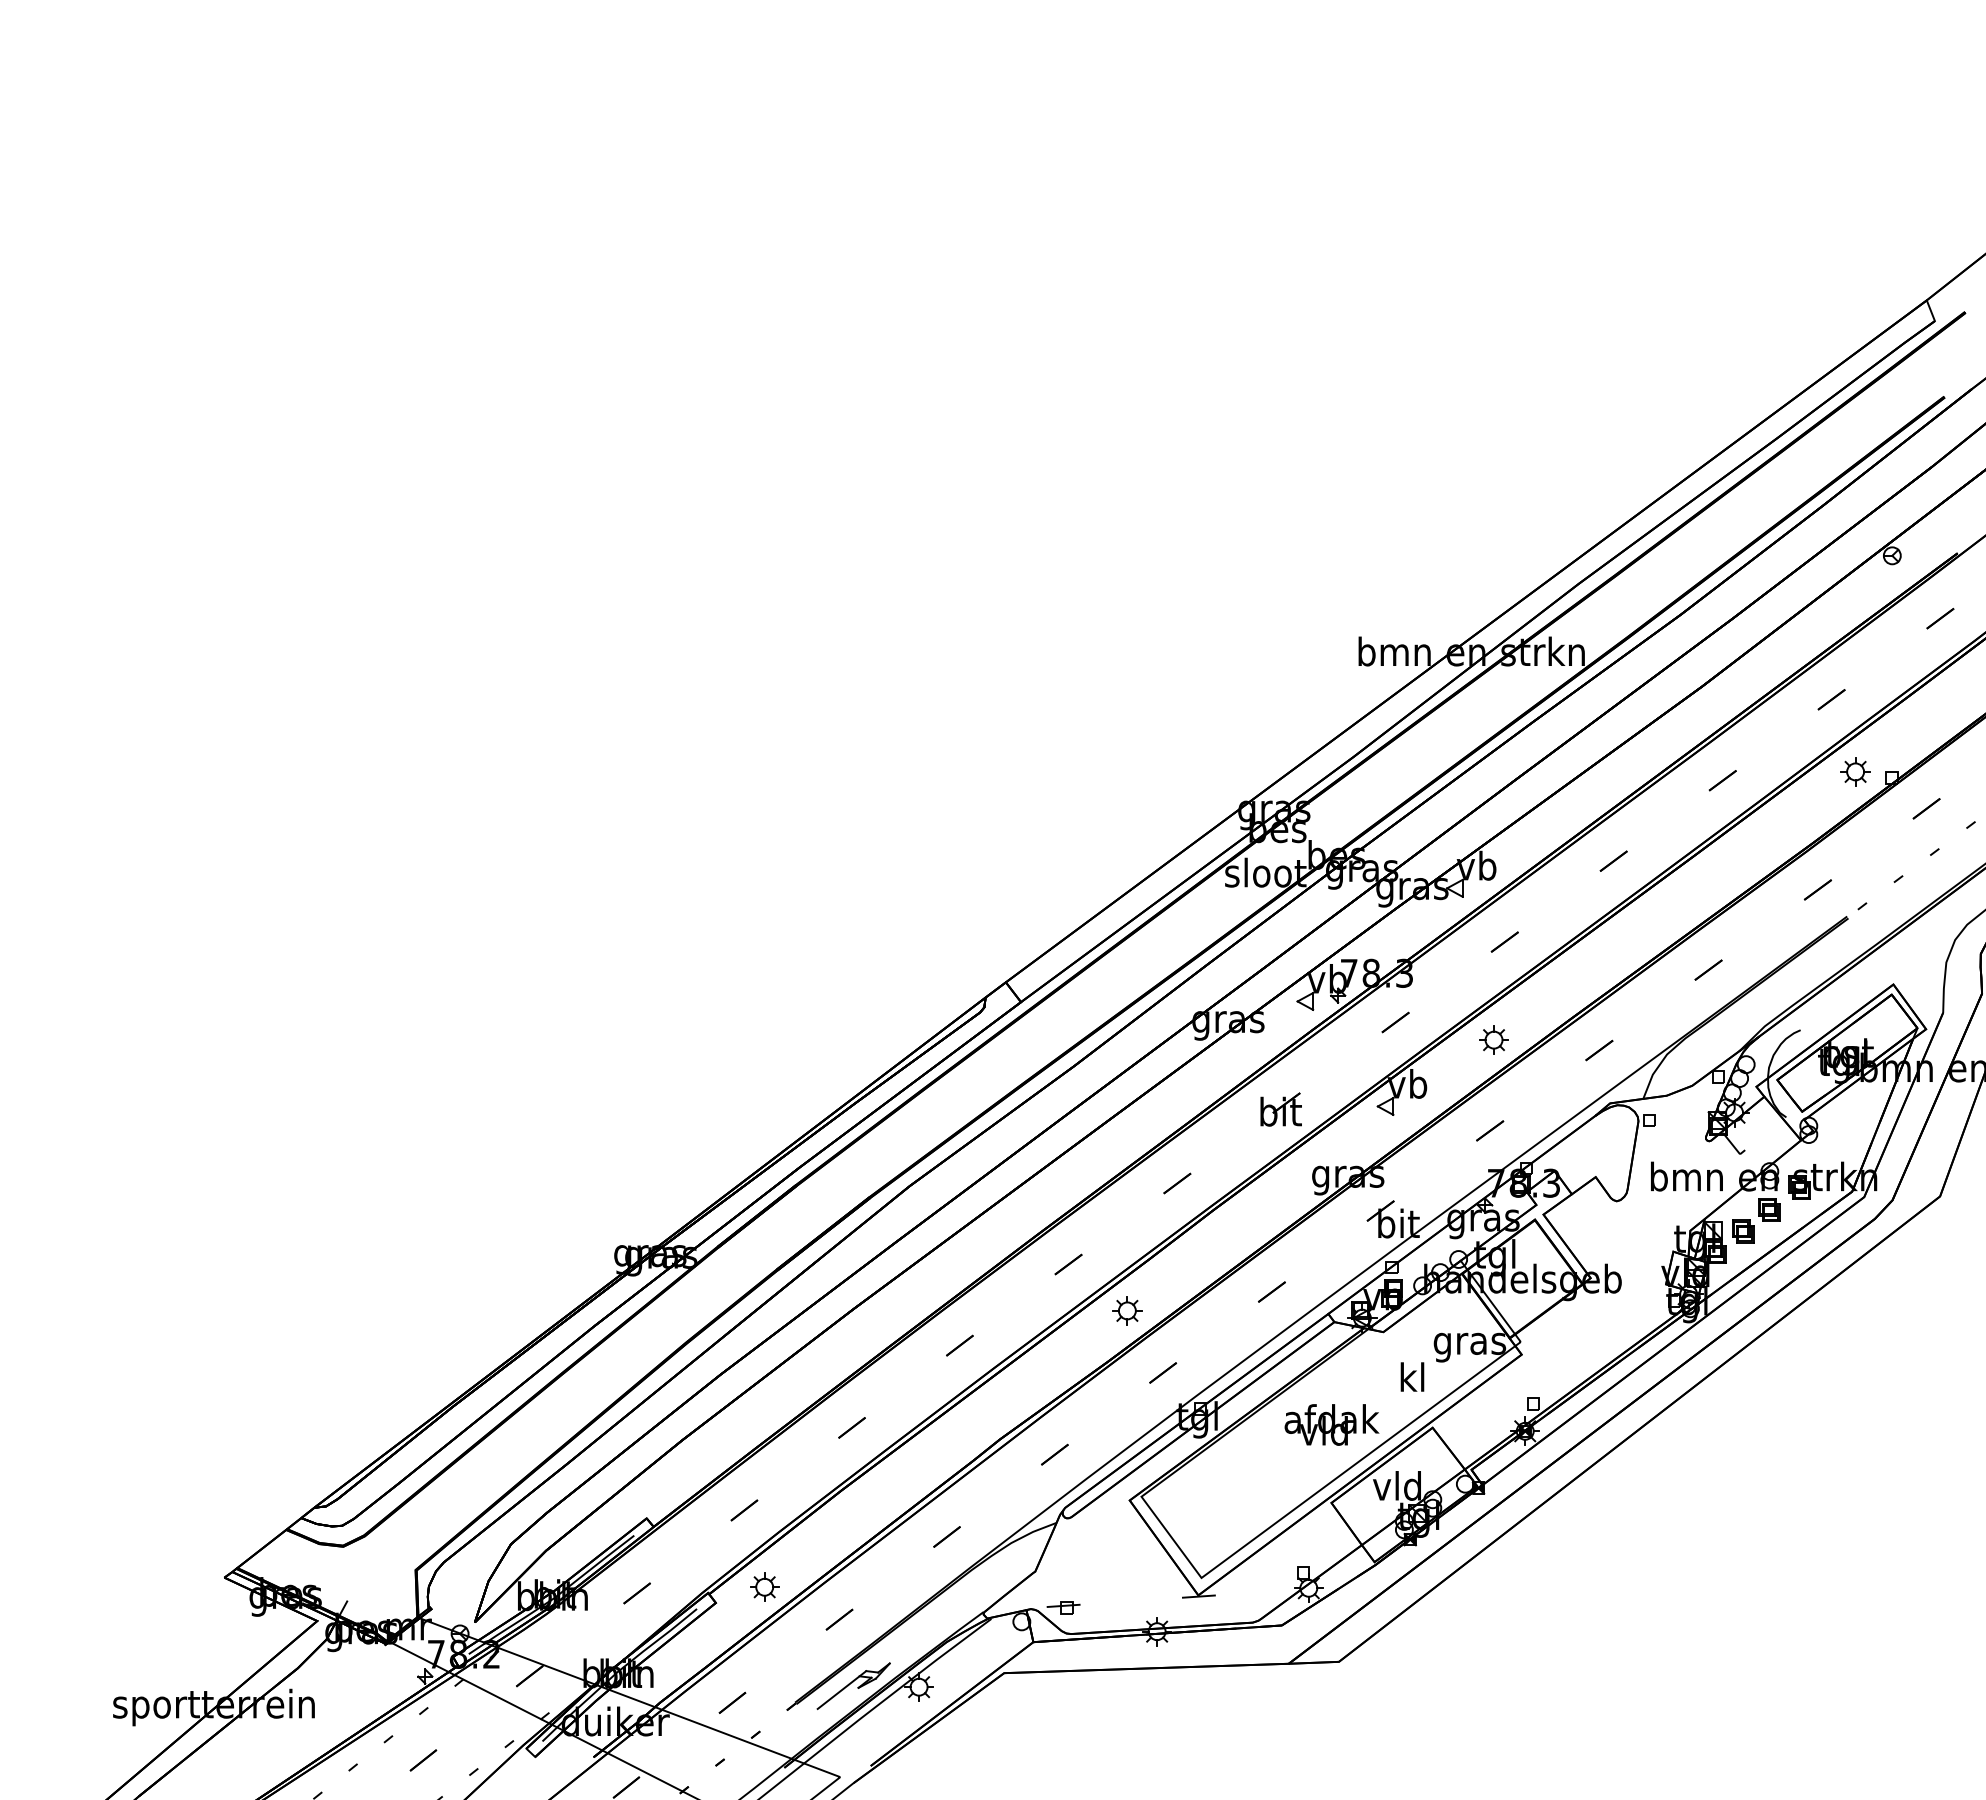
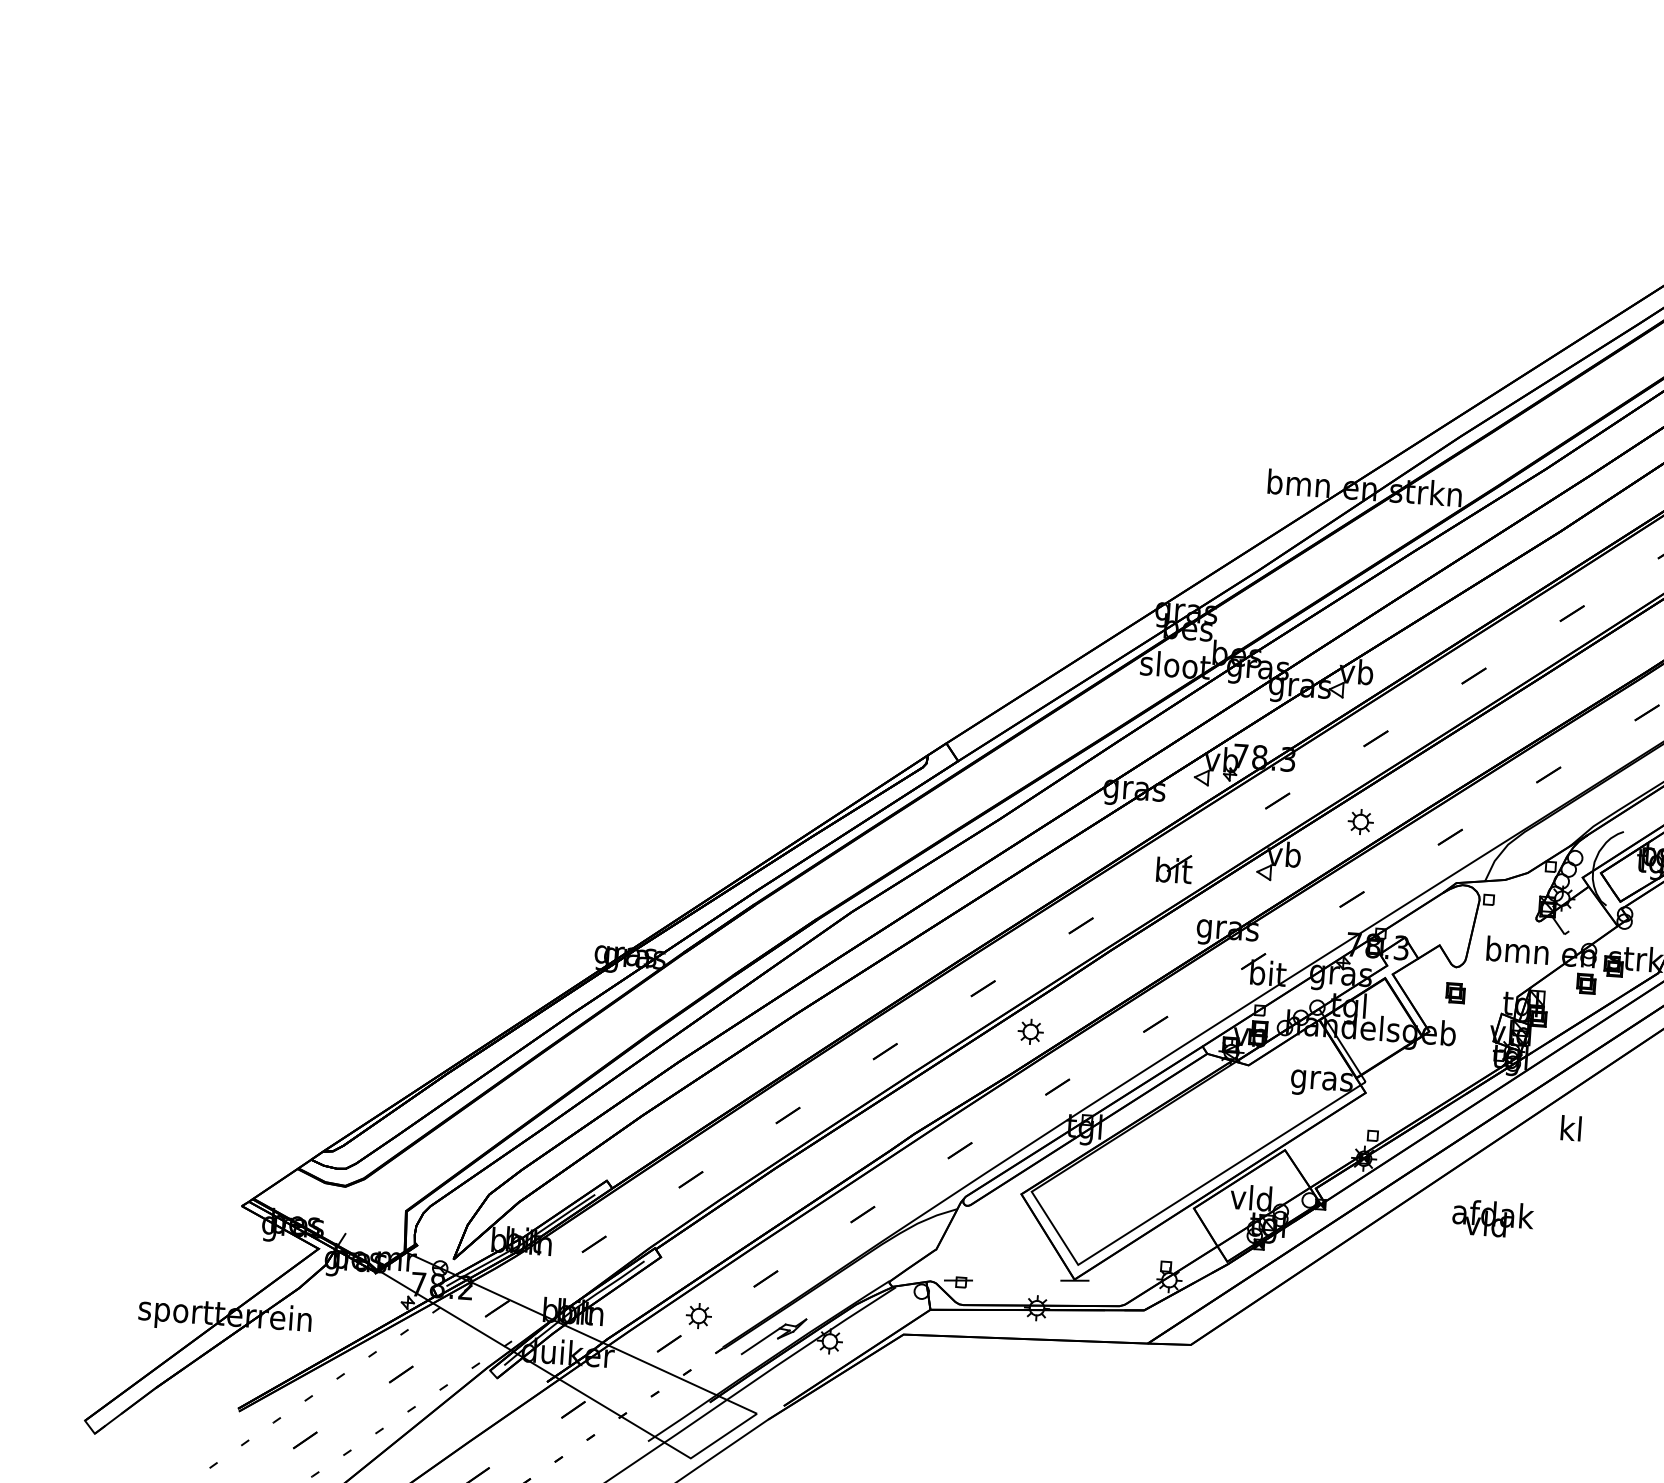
part: (1743, 1231) -> (1455, 993), moved
text: (1412, 1376) -> (1571, 1127), moved
text: (1331, 1424) -> (1492, 1218), moved
part: (764, 1586) -> (698, 1315), moved

